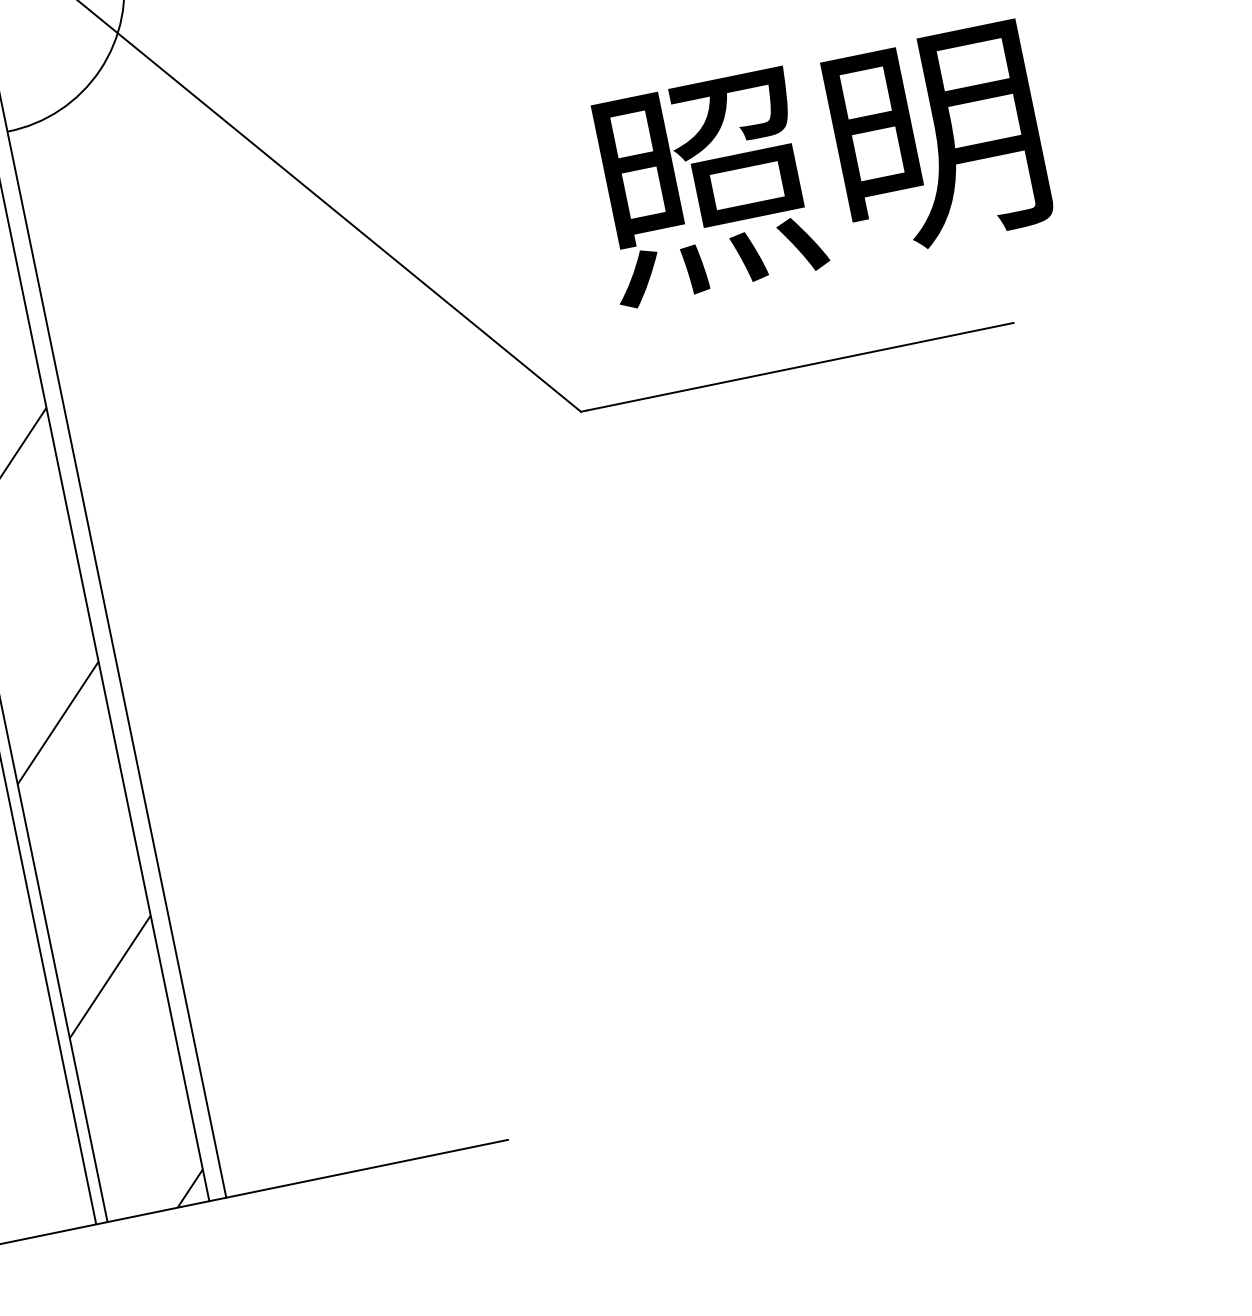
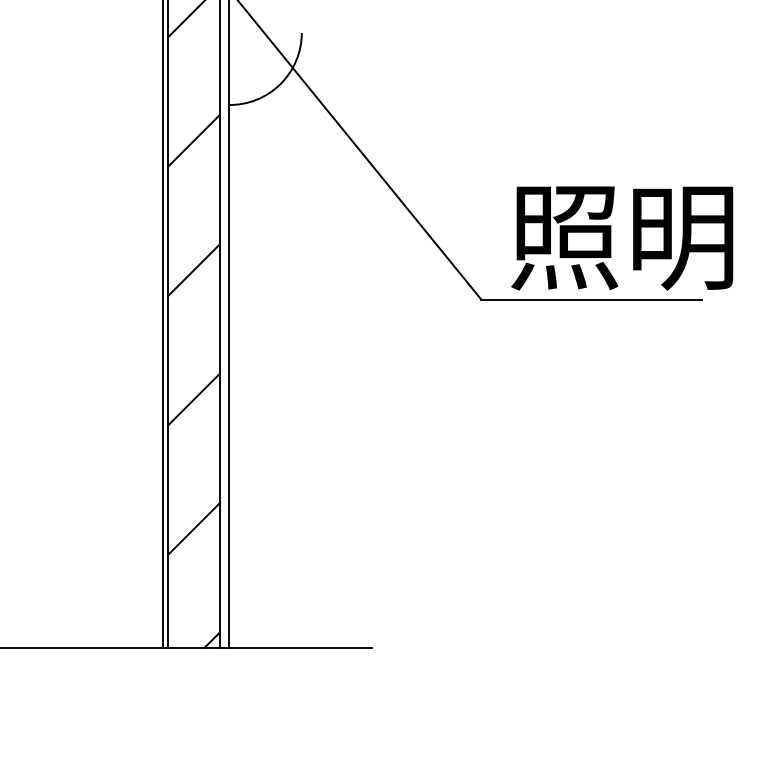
text: (819, 164) -> (622, 238), moved

